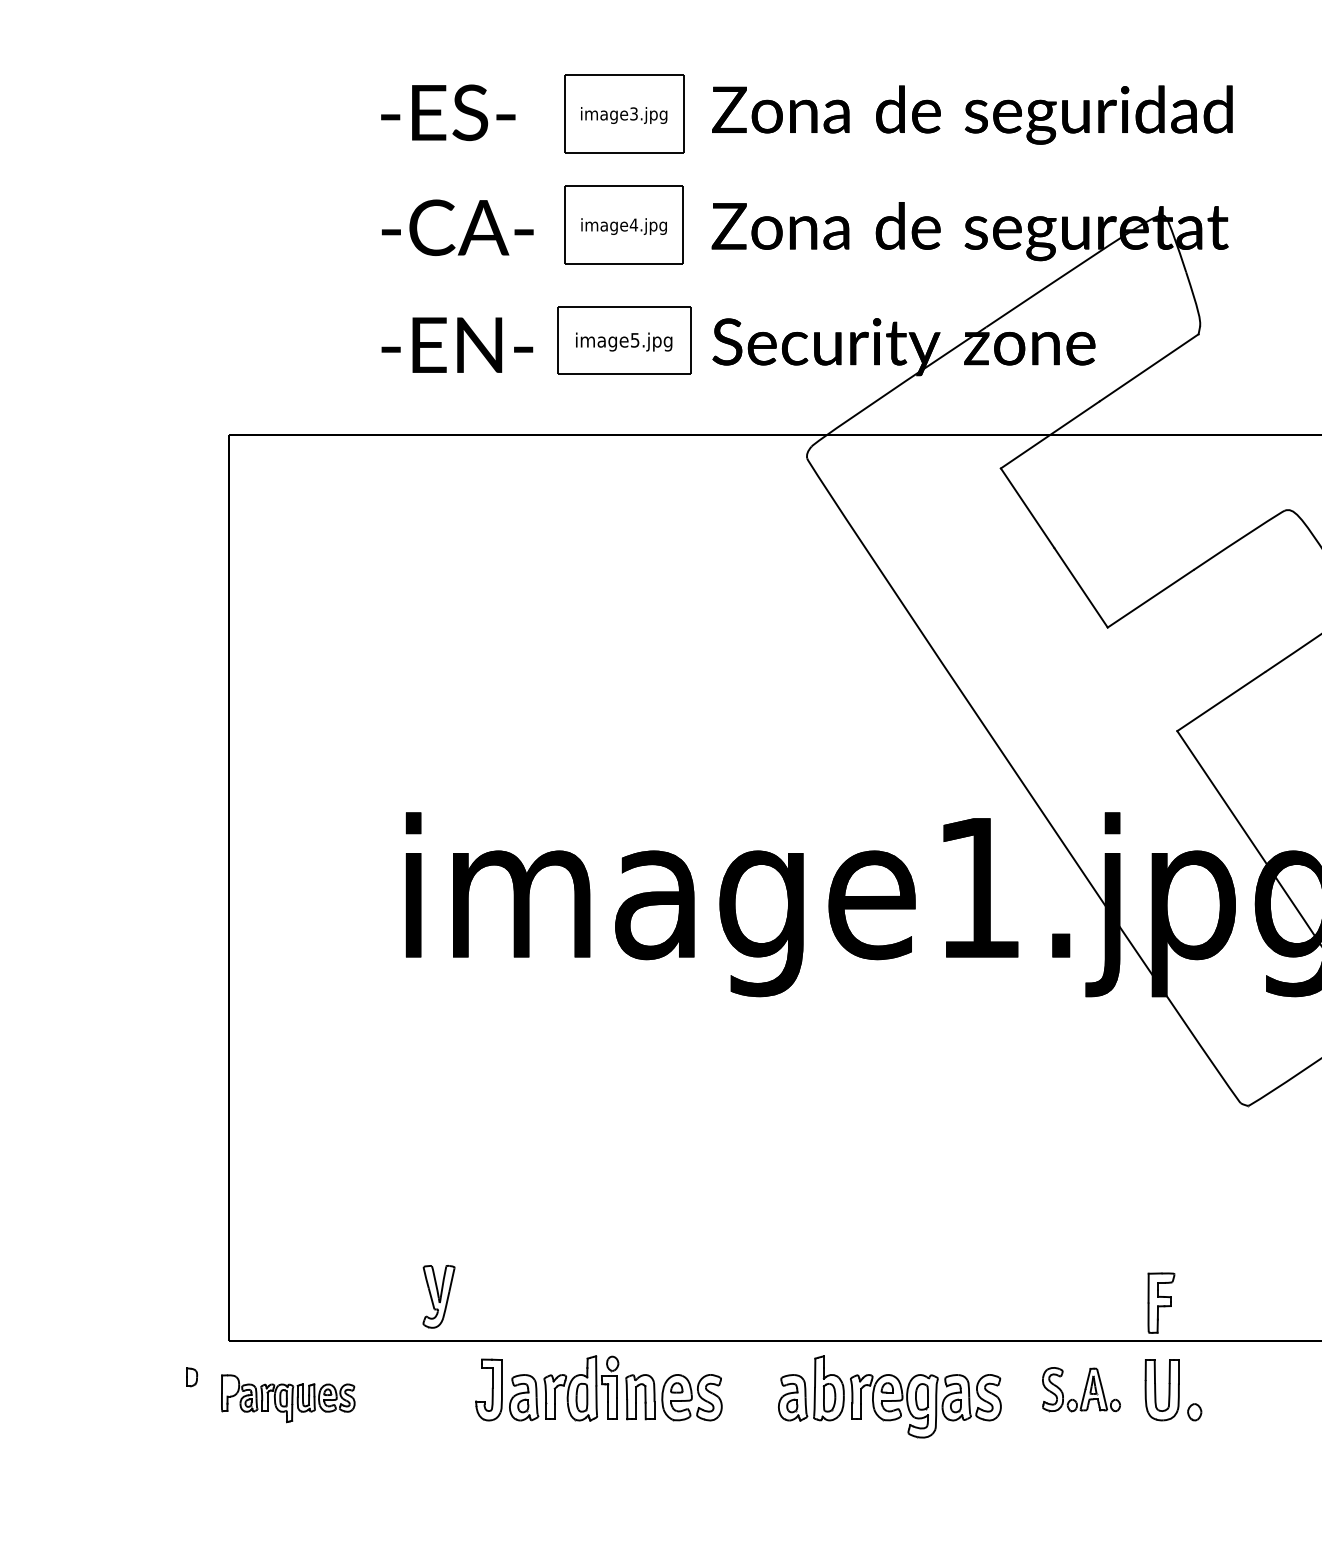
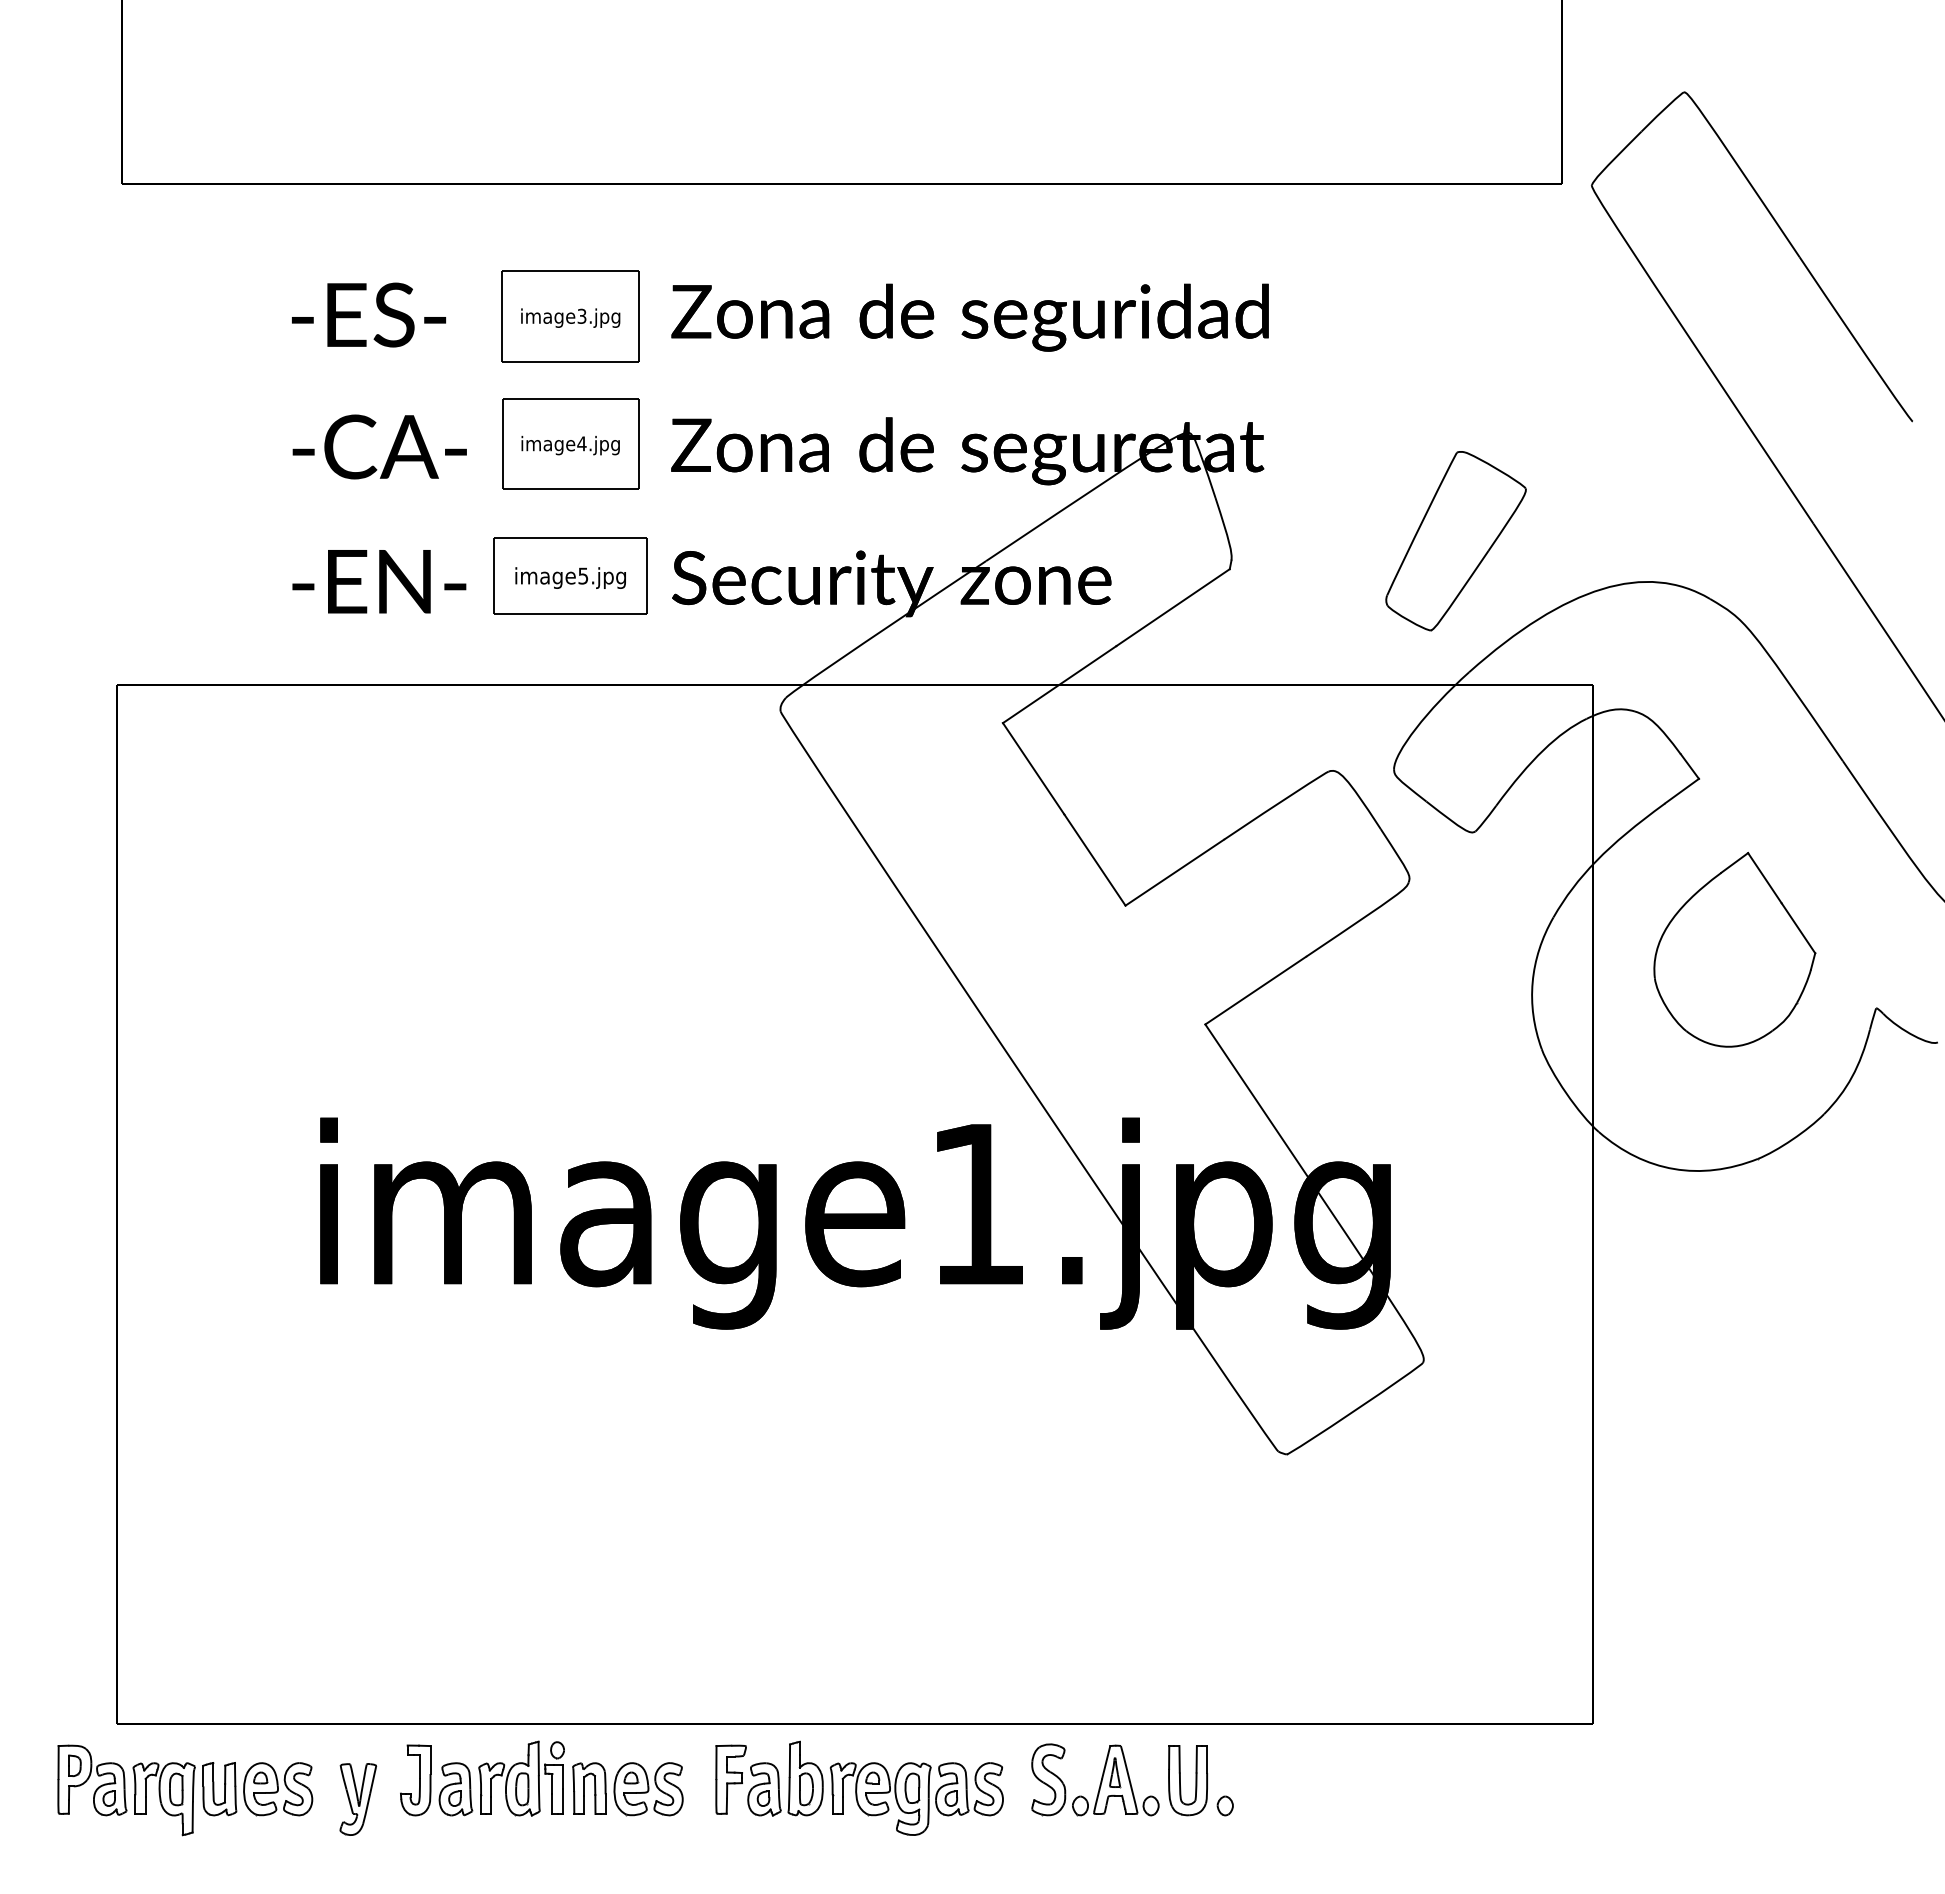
part: (439, 1296) -> (358, 1799), moved
part: (1160, 1302) -> (730, 1779), moved
part: (1081, 1389) -> (1095, 1779), size x1.43
part: (288, 1398) -> (185, 1790), size x1.67

